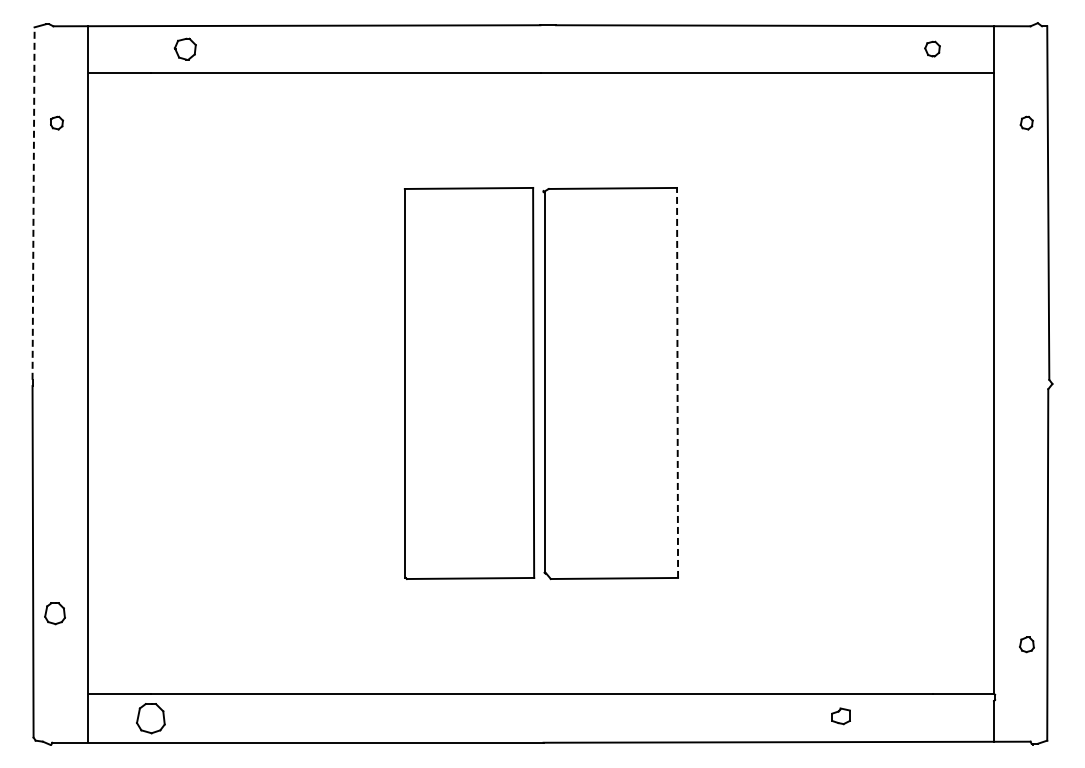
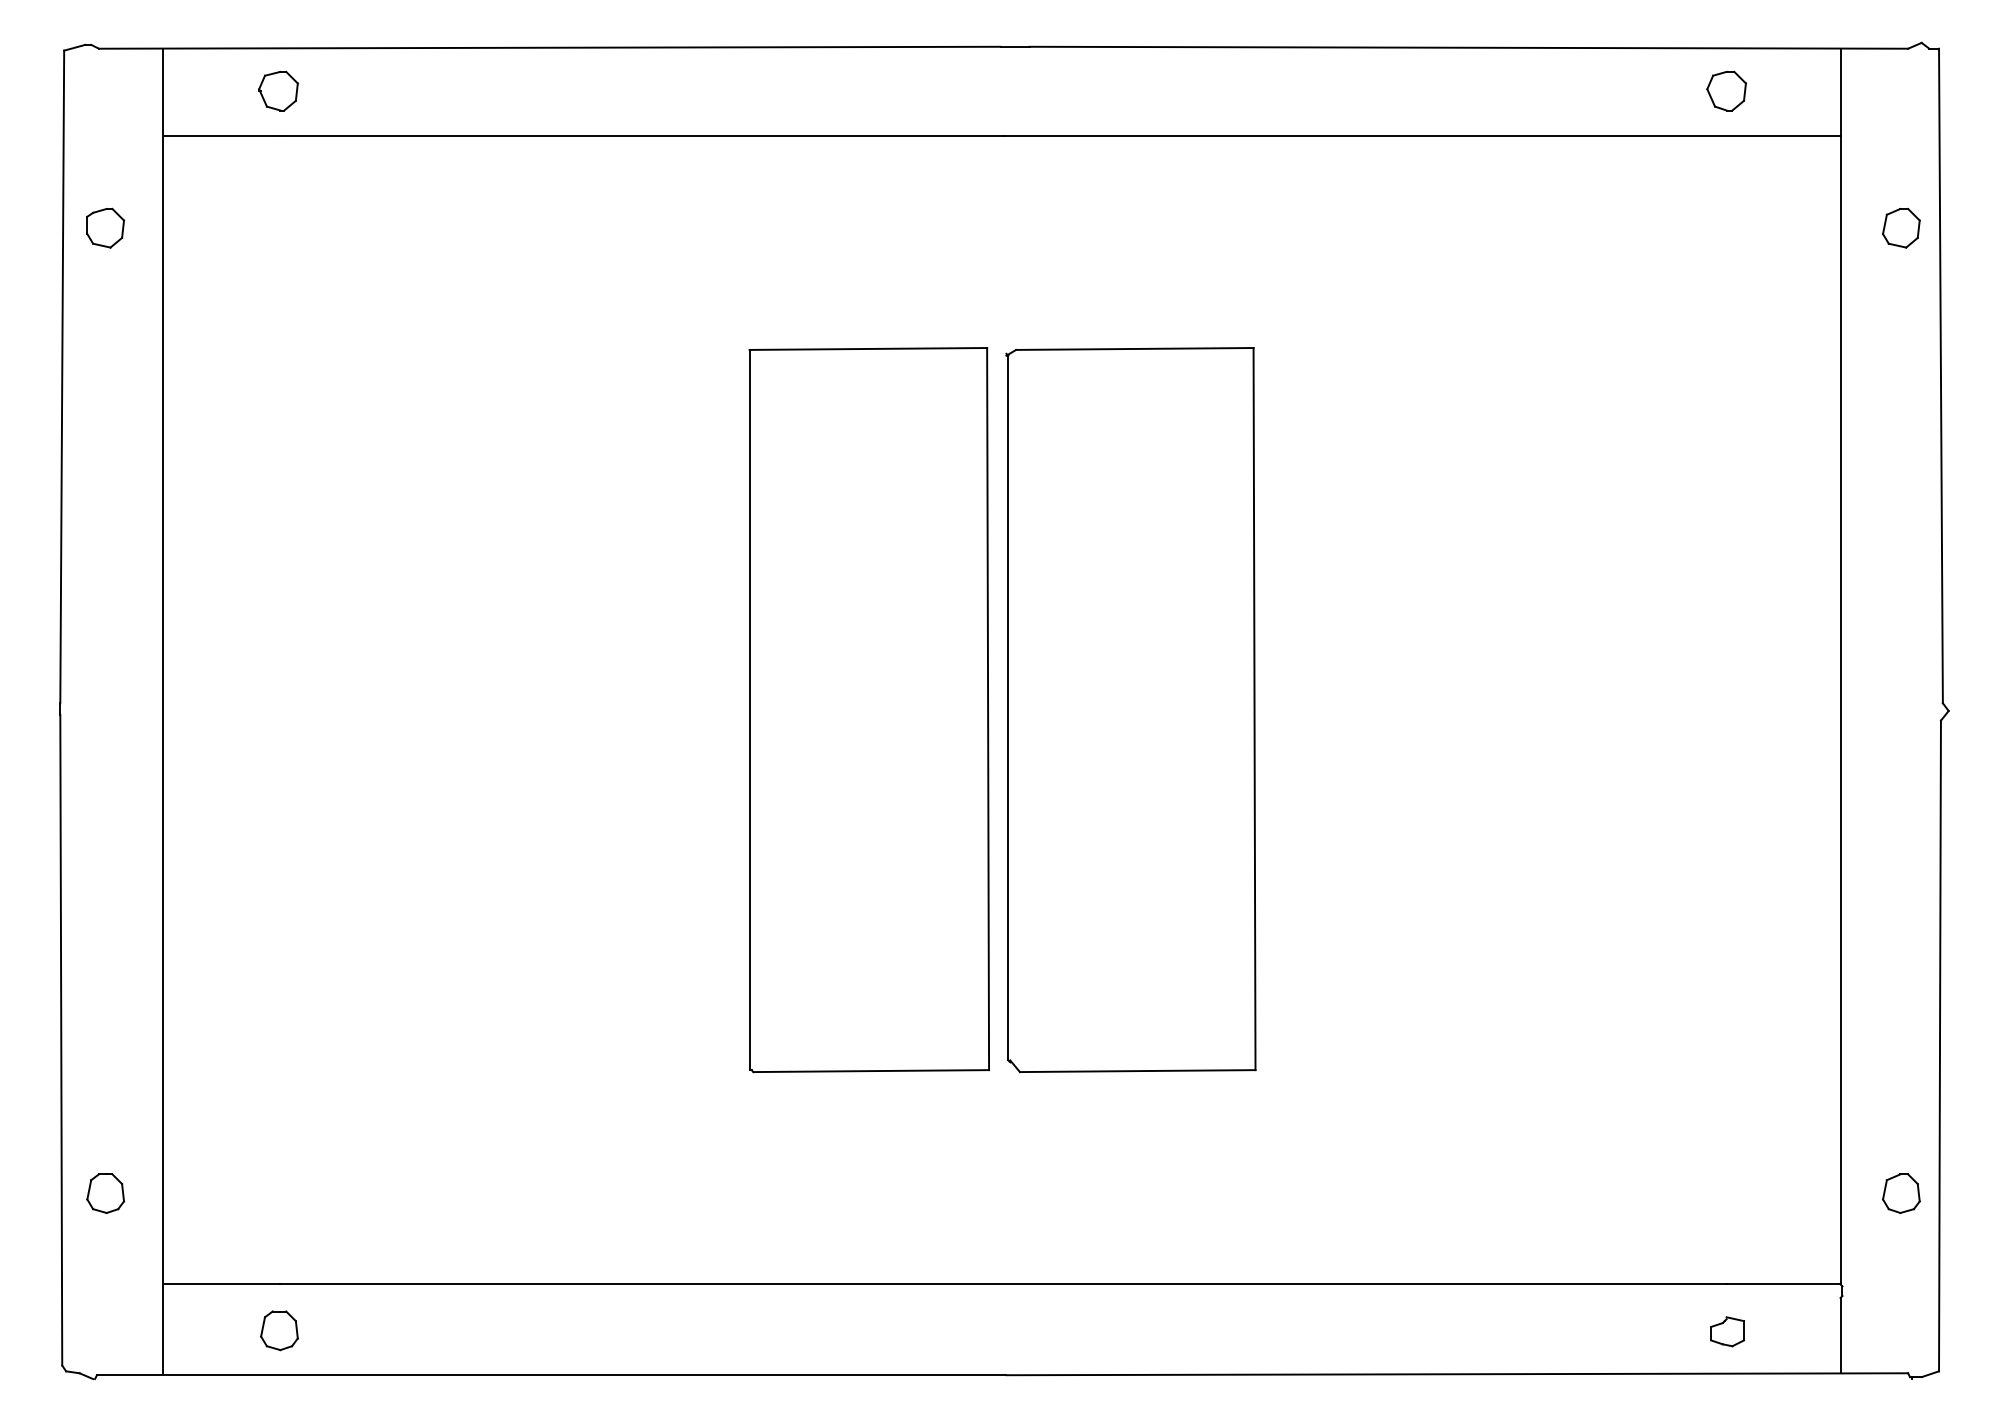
part: (184, 48) -> (276, 89), moved
part: (932, 48) -> (1726, 89), size x1.43
part: (56, 122) -> (104, 226), size x1.67
part: (1026, 122) -> (1900, 226), size x1.67
line: (33, 203) -> (62, 376), dashed -> solid
line: (677, 382) -> (1254, 708), dashed -> solid
part: (54, 613) -> (104, 1193), moved
part: (1026, 644) -> (1900, 1193), size x1.43
part: (840, 716) -> (1726, 1332), moved
part: (150, 718) -> (278, 1330), size x0.71

